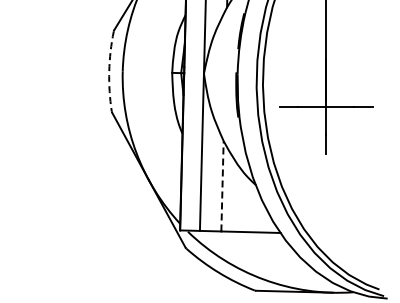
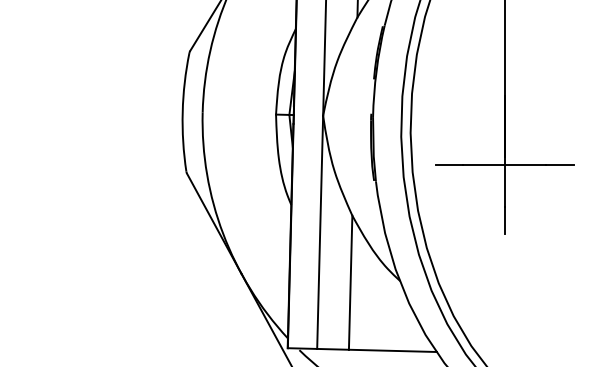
arc: (109, 71) -> (183, 112), dashed -> solid
line: (222, 185) -> (350, 281), dashed -> solid

